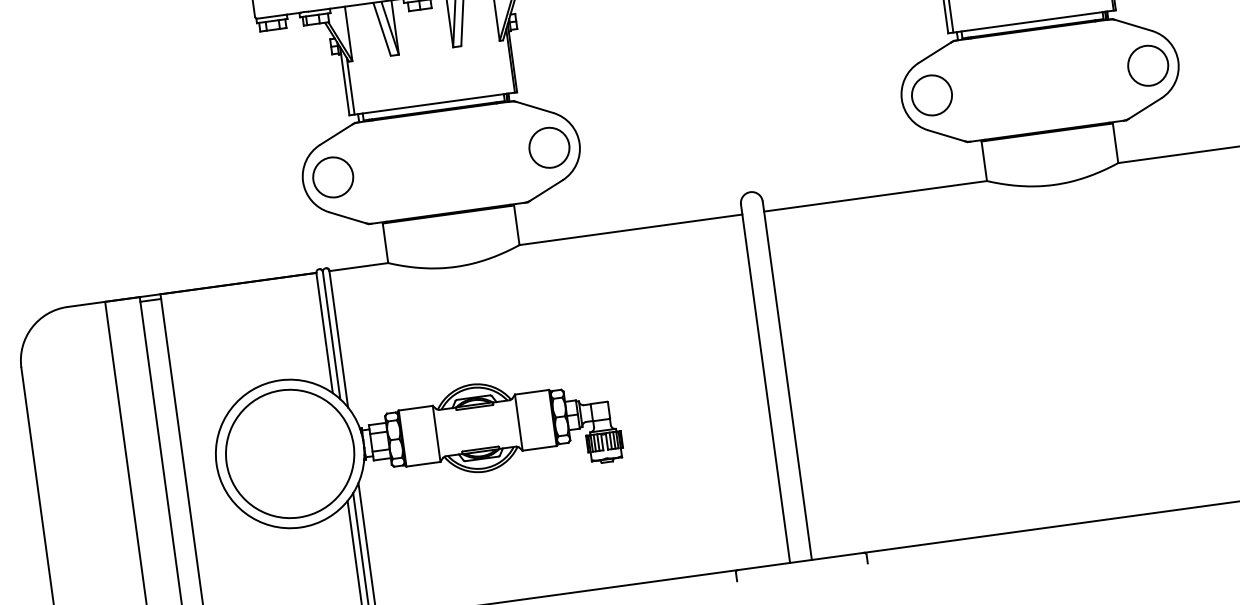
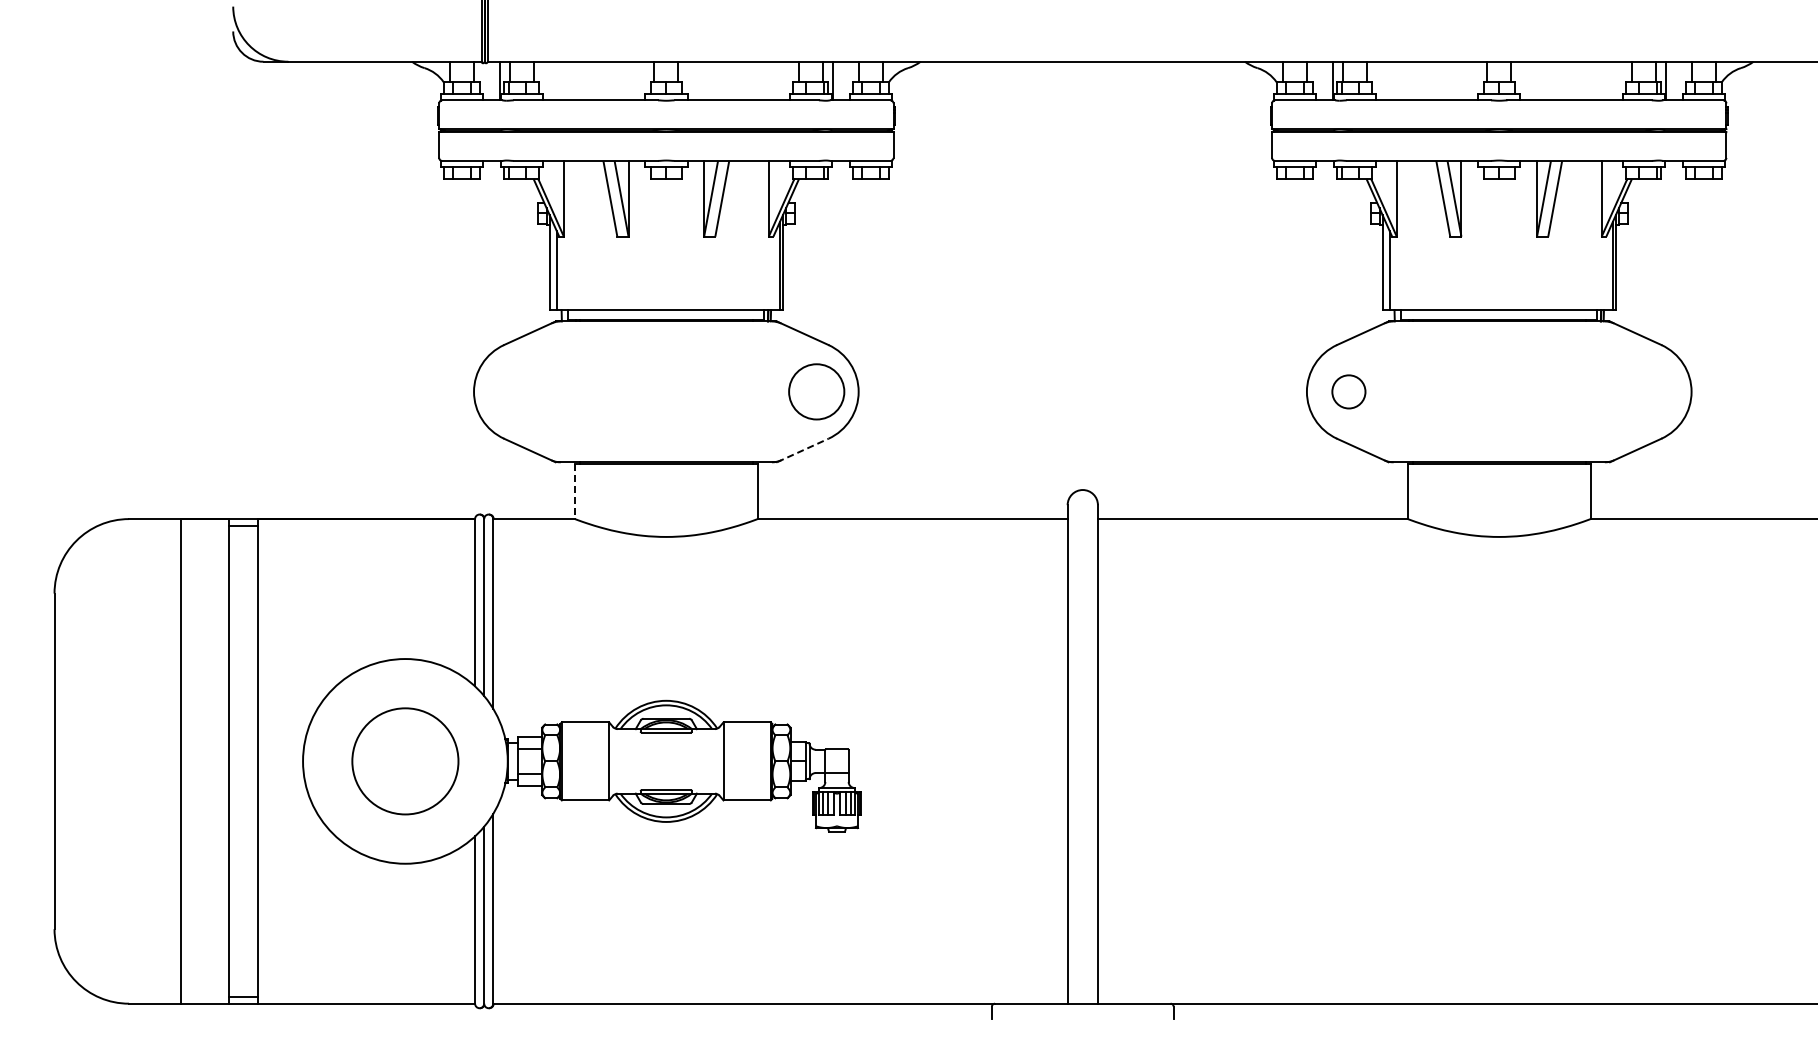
circle: (1148, 65) -> (1649, 391), removed
circle: (931, 95) -> (1348, 391), size x0.6
circle: (332, 177) -> (515, 391), removed
line: (545, 191) -> (803, 450), solid -> dashed
line: (385, 243) -> (575, 491), solid -> dashed
circle: (289, 453) -> (404, 760), size x0.6

